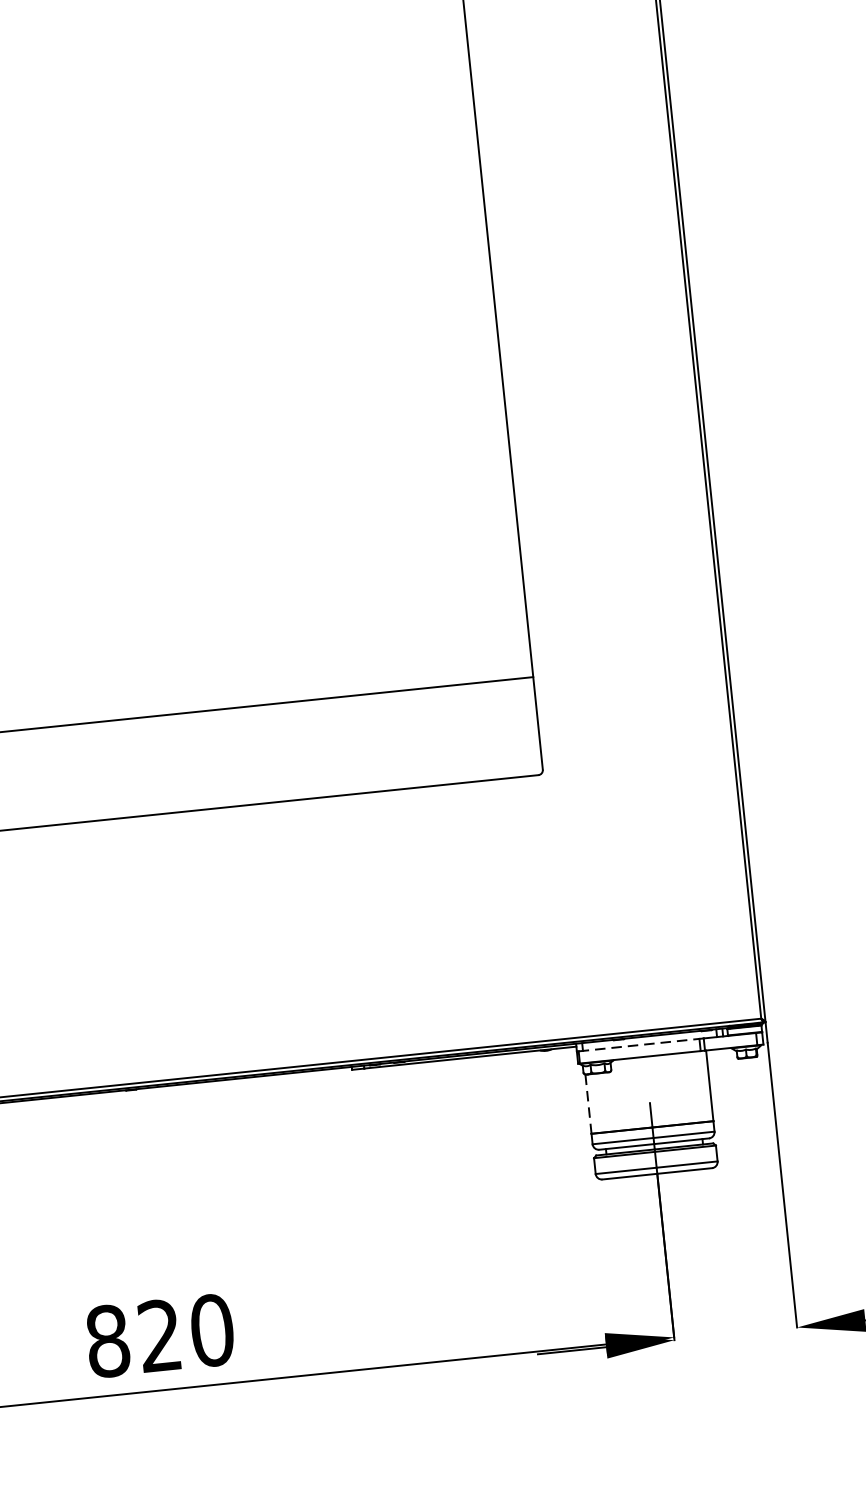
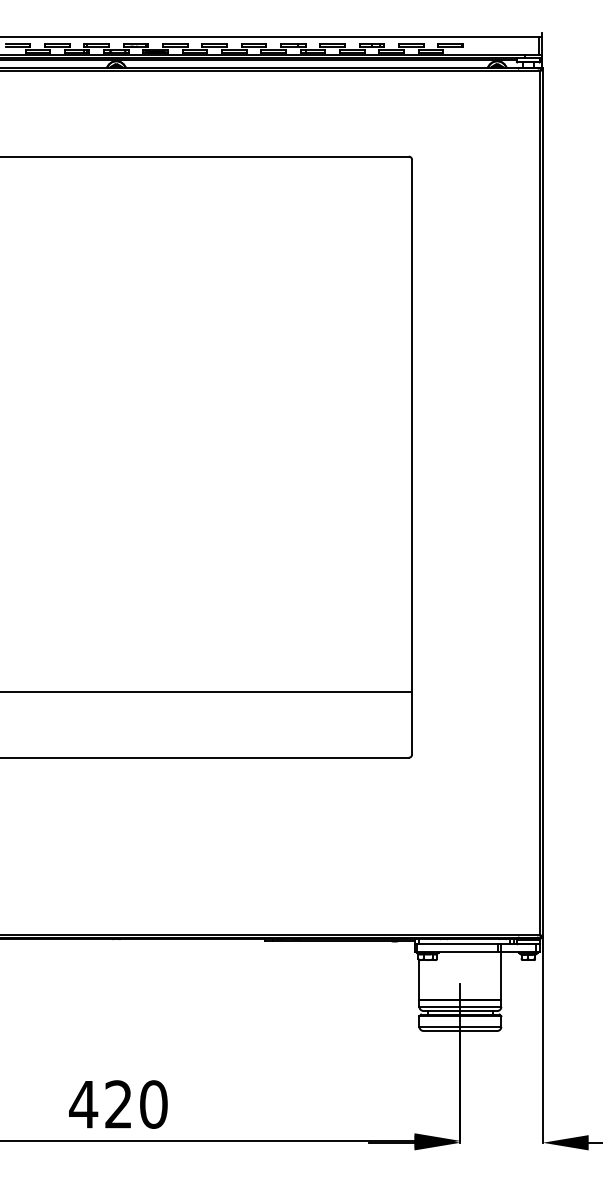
line: (639, 1045) -> (457, 944), dashed -> solid
line: (588, 1103) -> (419, 979), dashed -> solid
text: (107, 1341) -> (83, 1104), 820 -> 420

